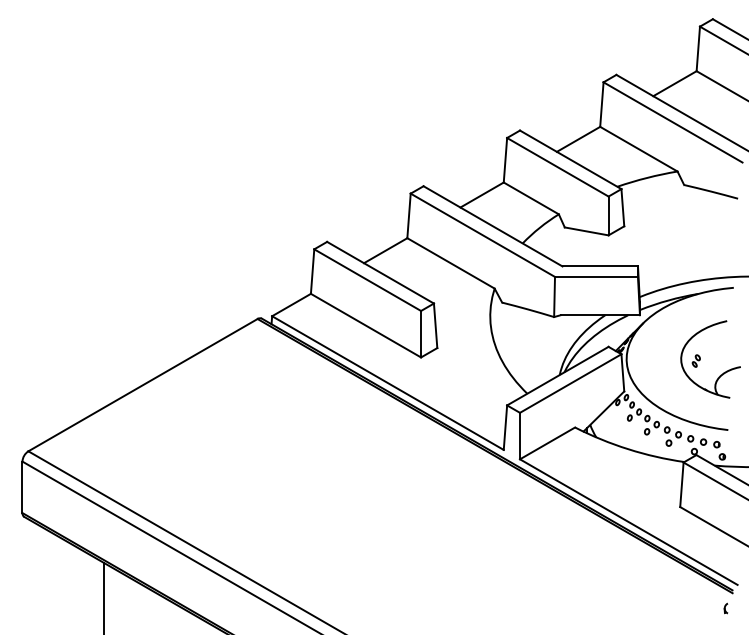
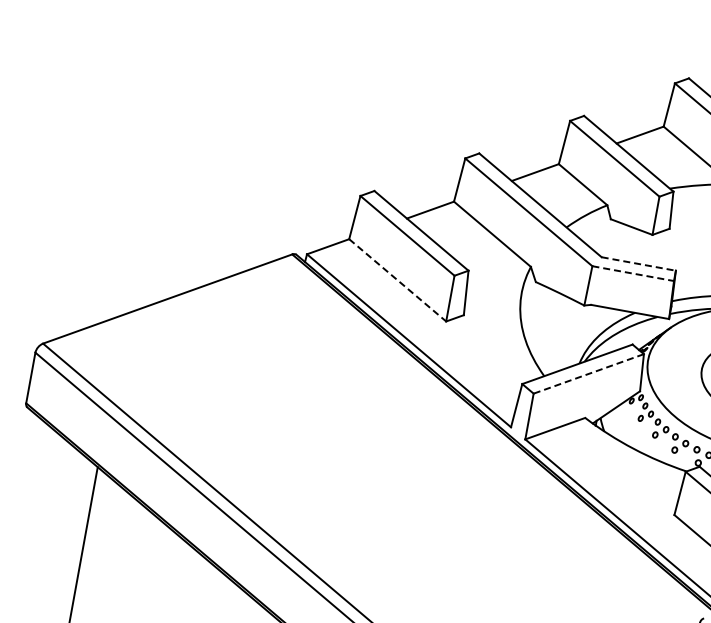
line: (600, 266) -> (639, 264), solid -> dashed
line: (596, 276) -> (633, 273), solid -> dashed
line: (366, 325) -> (398, 280), solid -> dashed
line: (570, 383) -> (588, 373), solid -> dashed

